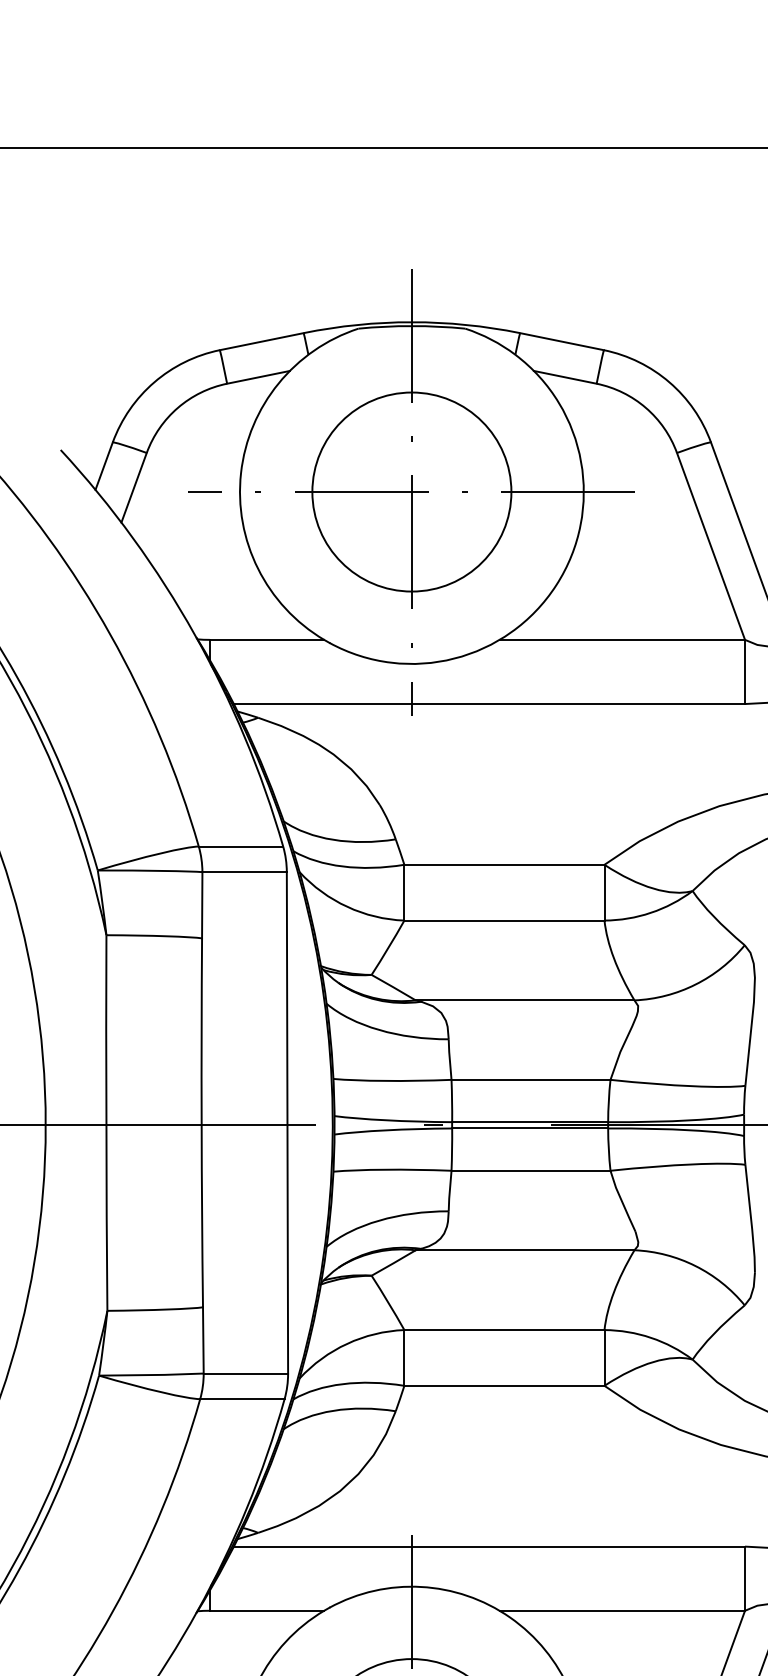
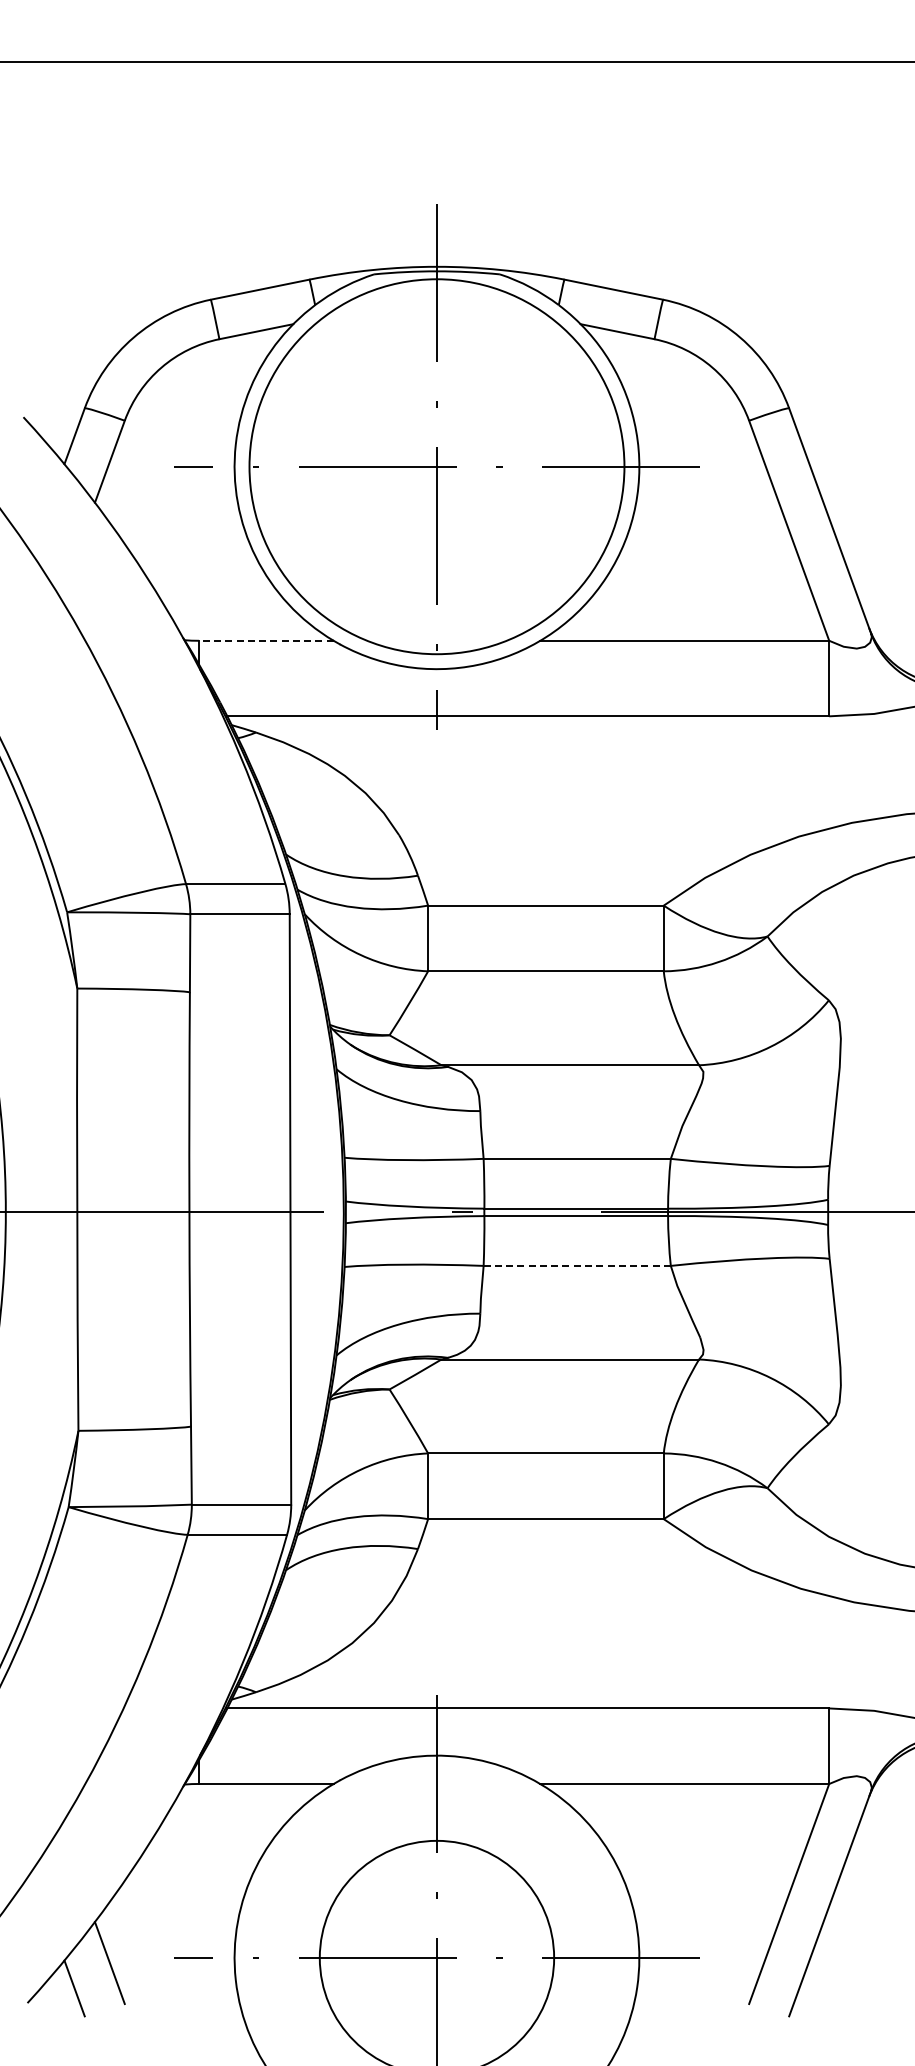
circle: (411, 491) -> (436, 466), size x1.6
line: (266, 639) -> (265, 640), solid -> dashed
line: (531, 1170) -> (577, 1265), solid -> dashed

